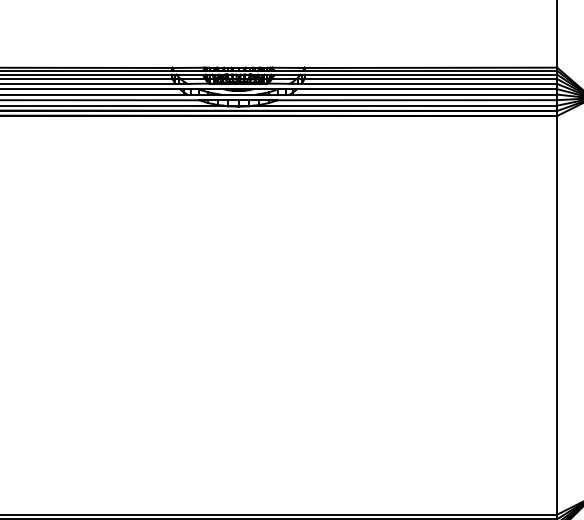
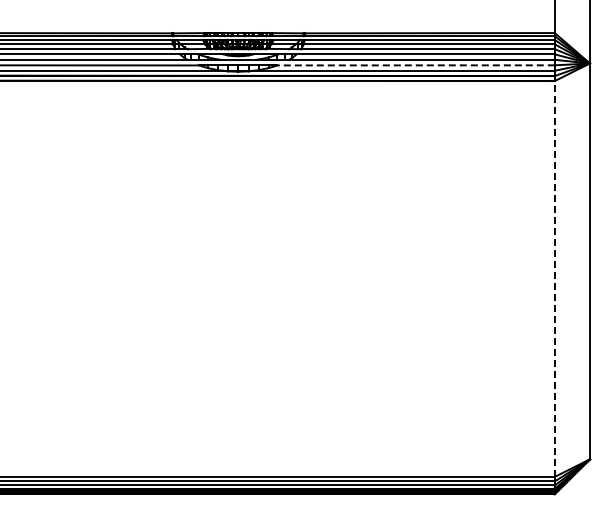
line: (417, 100) -> (416, 65), solid -> dashed
line: (556, 314) -> (554, 278), solid -> dashed

